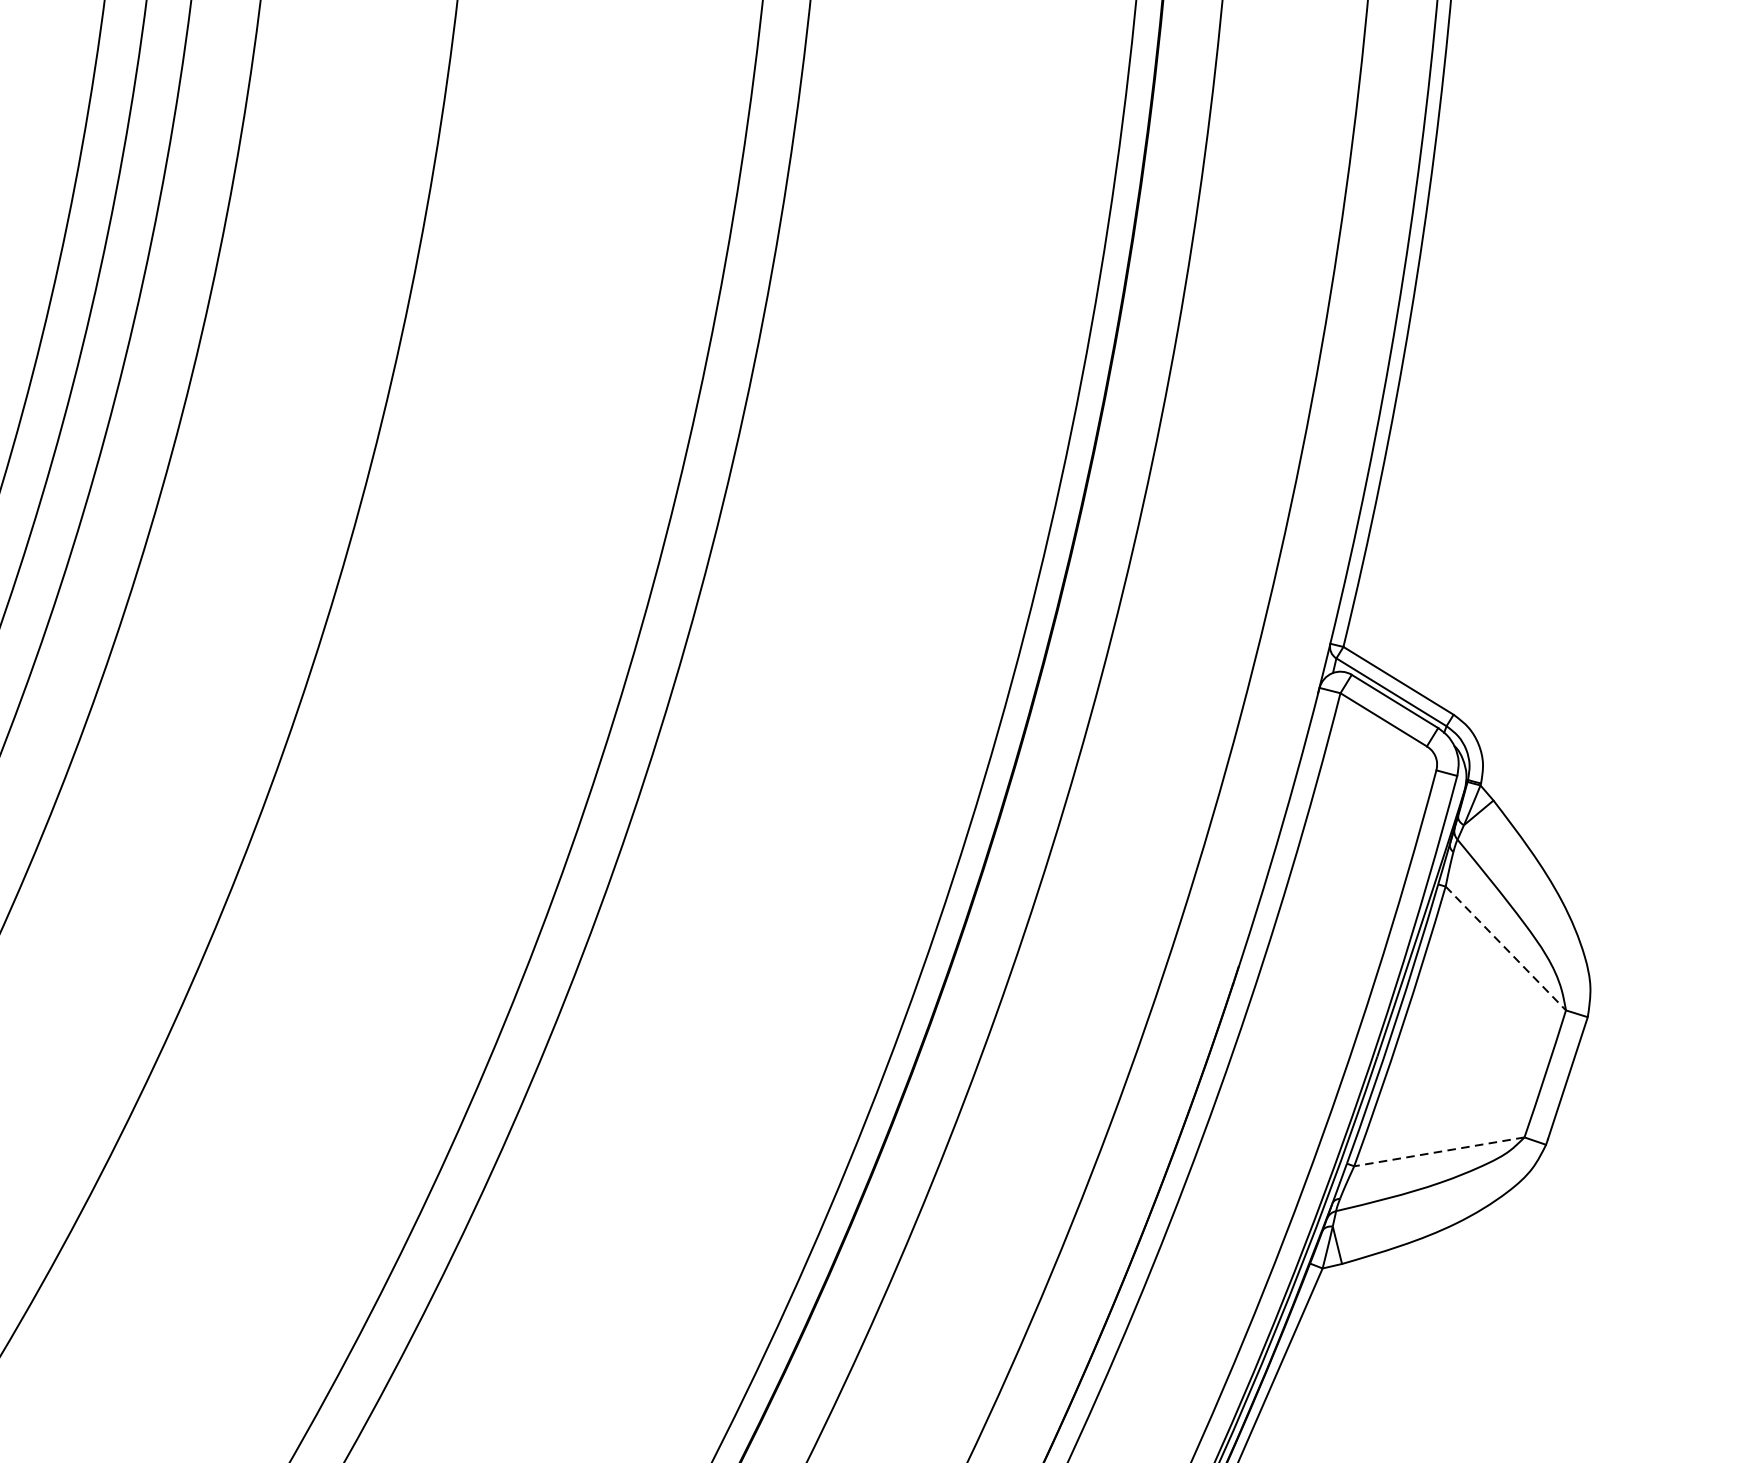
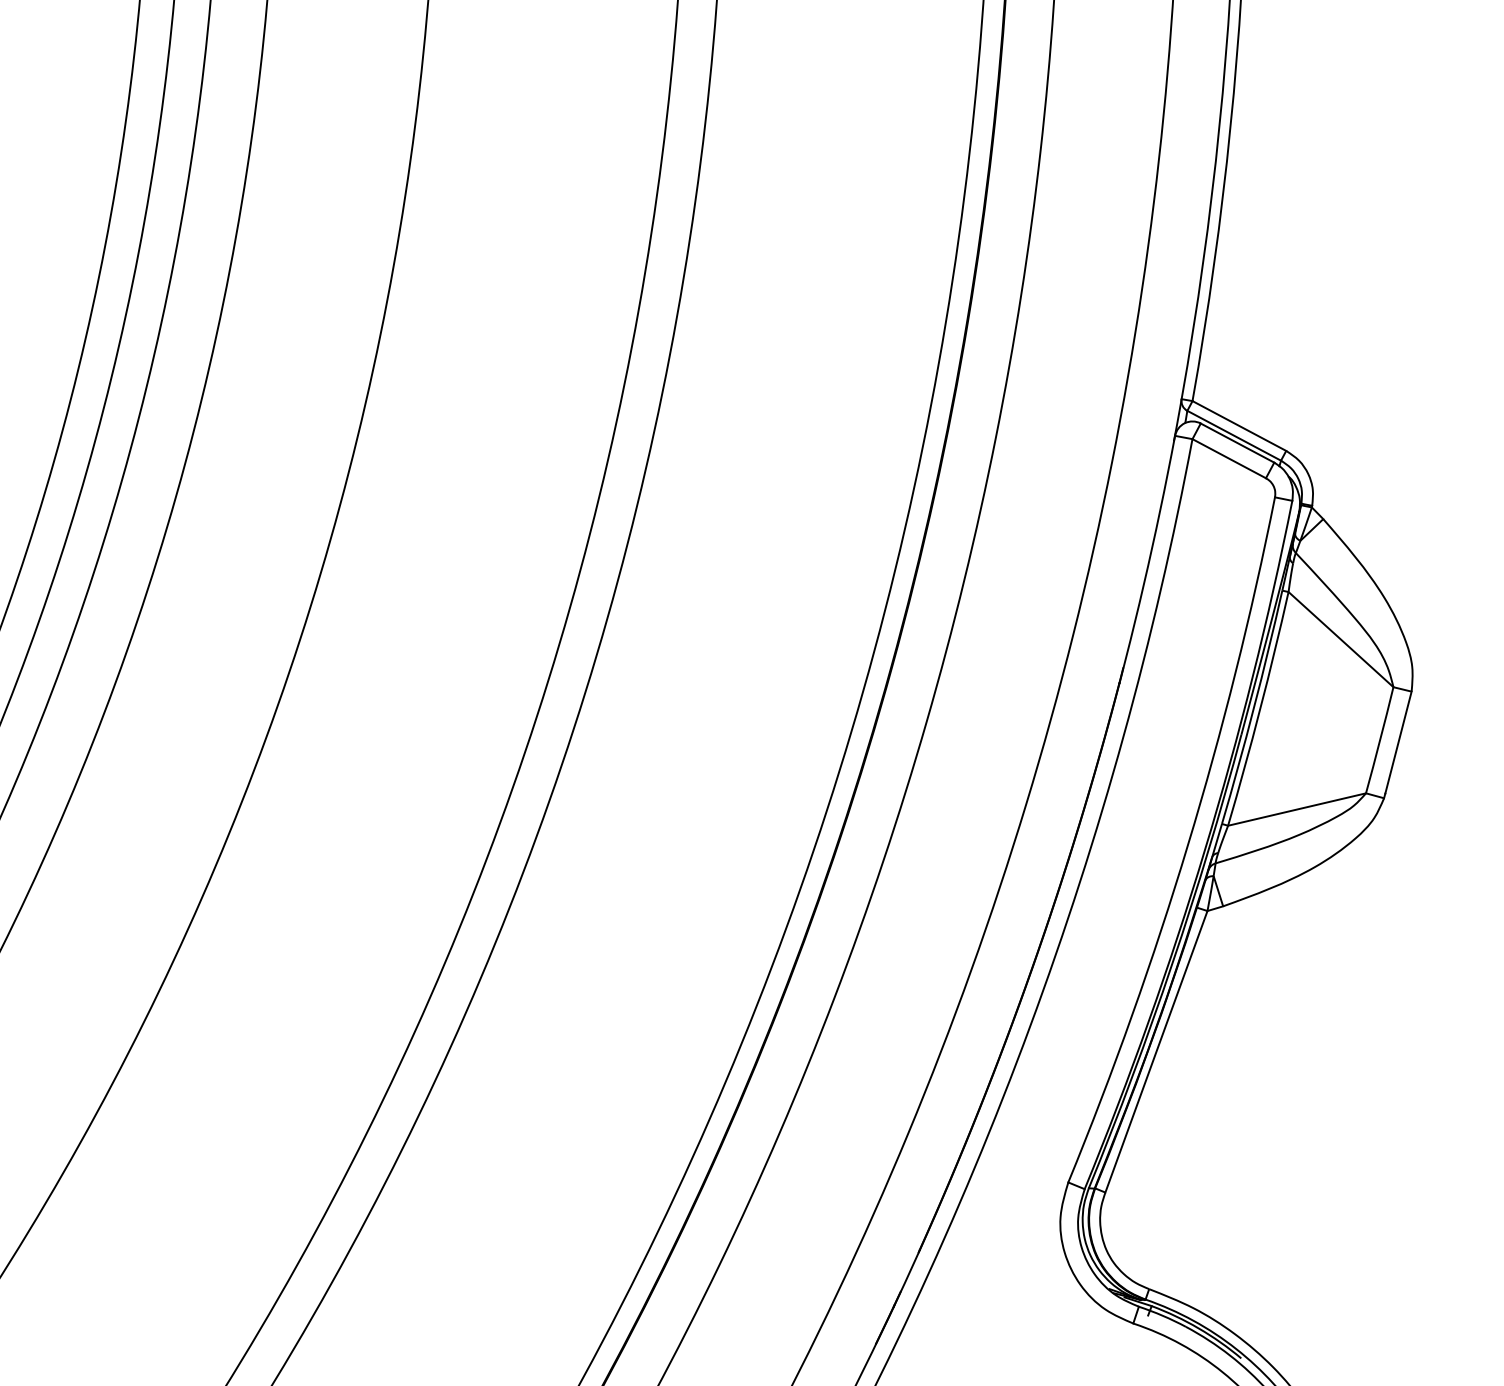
line: (1506, 948) -> (1341, 639), dashed -> solid
line: (1439, 1151) -> (1297, 809), dashed -> solid

